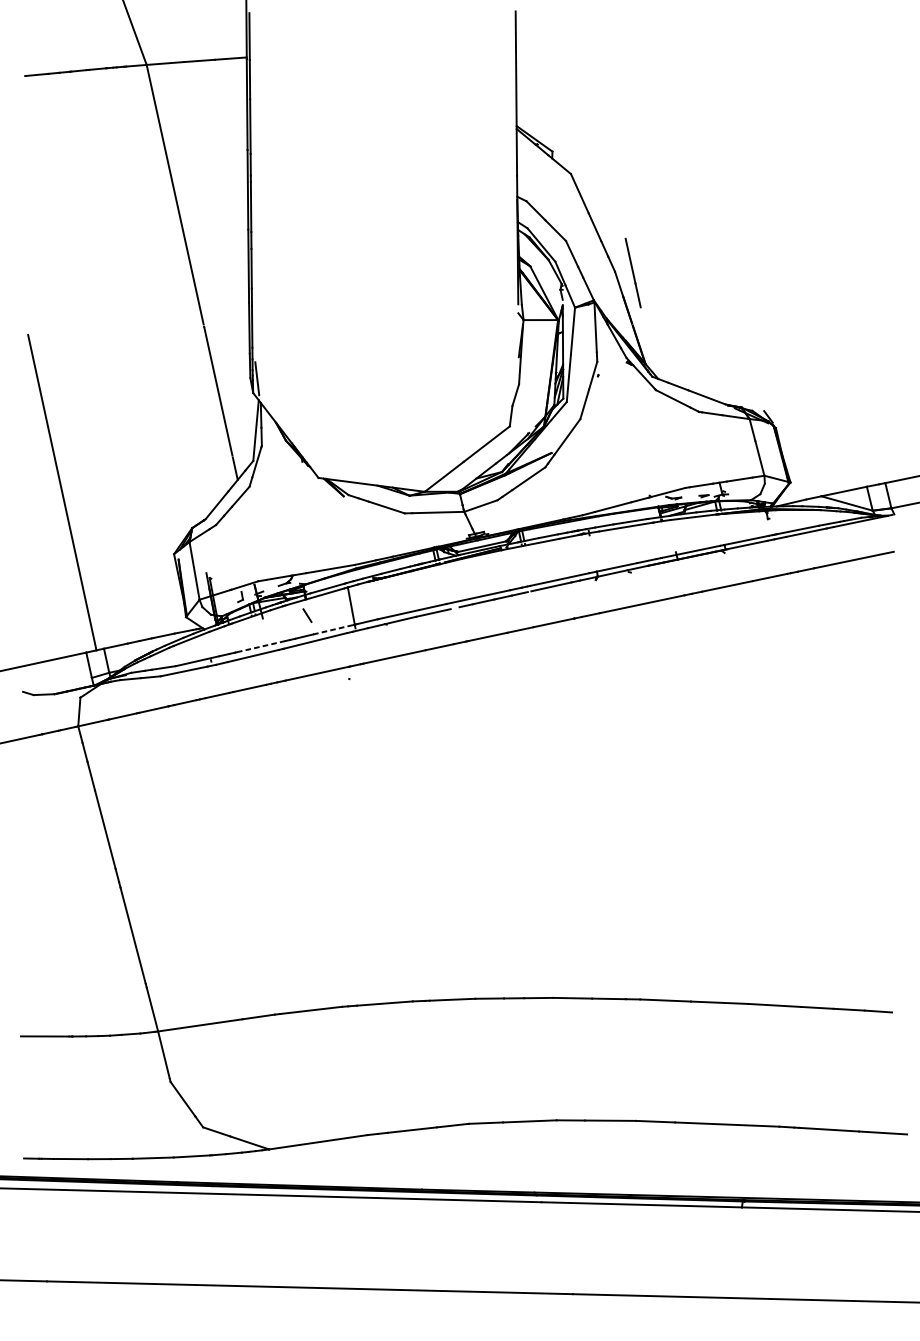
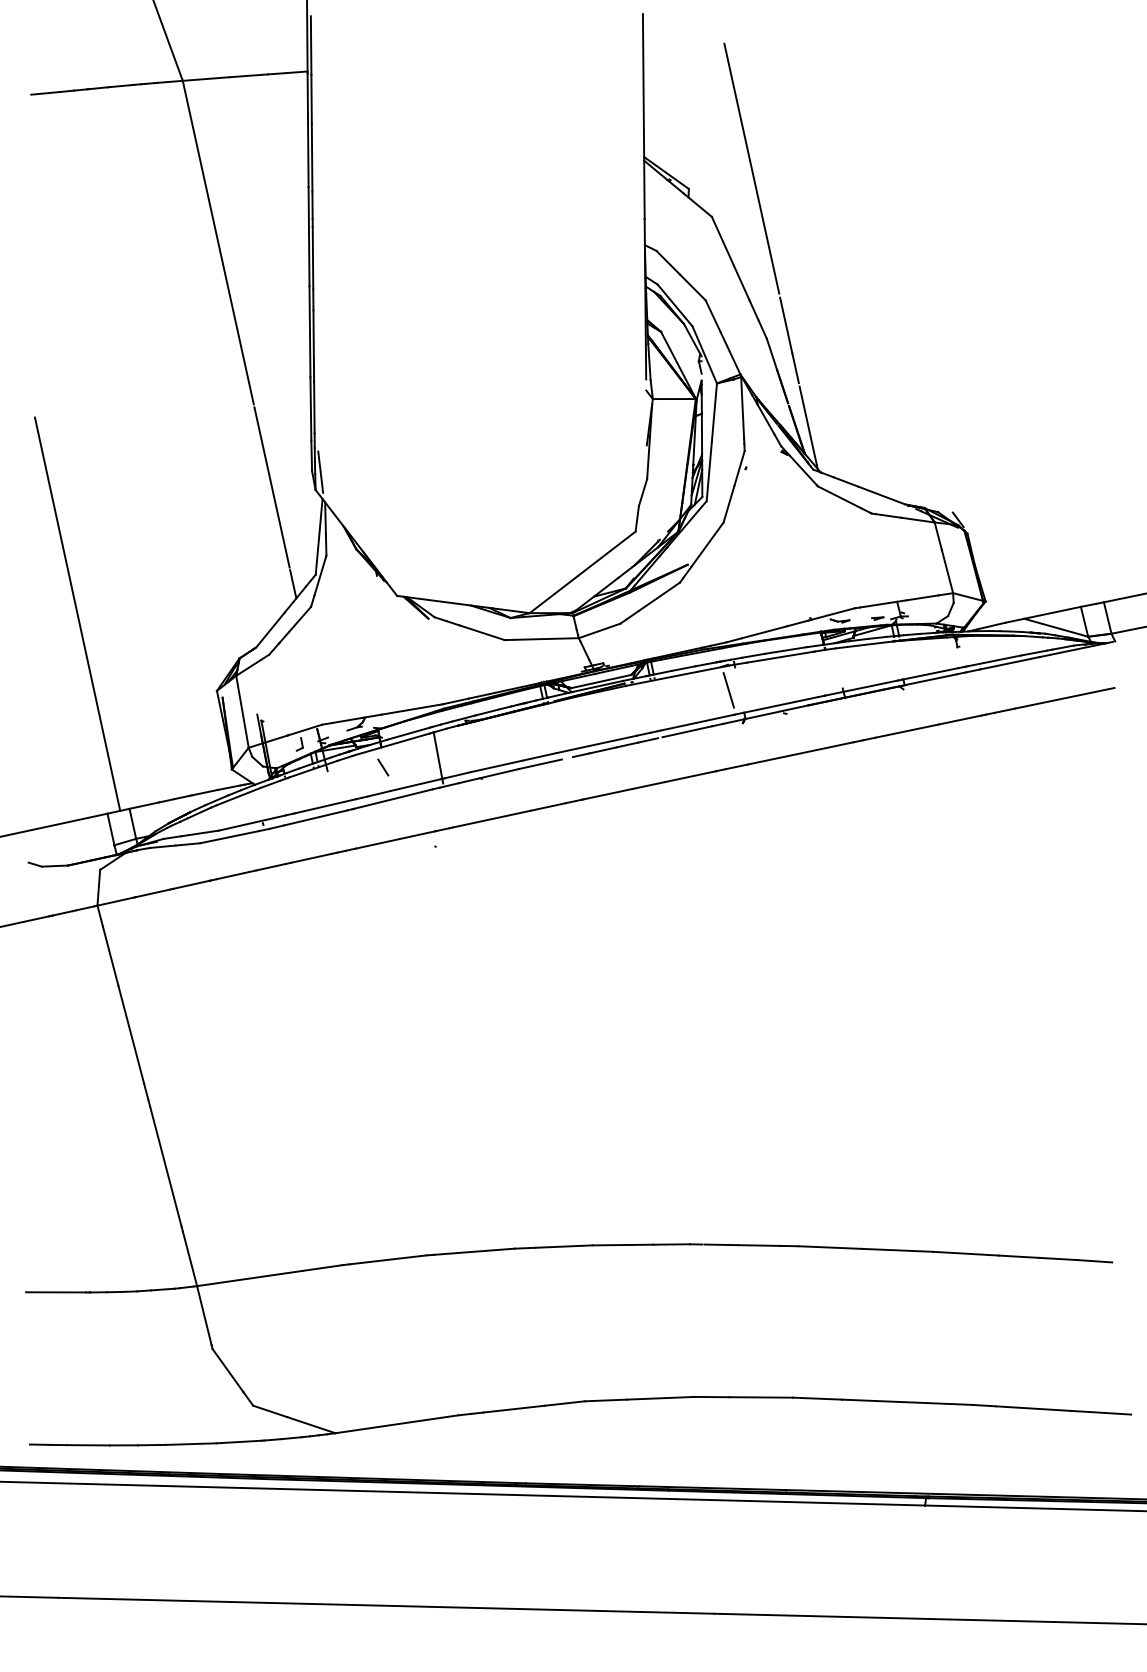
line: (602, 135) -> (751, 168), added
line: (648, 342) -> (808, 427), added
line: (584, 553) -> (728, 690), added
line: (334, 630) -> (416, 785), dashed -> solid
line: (261, 646) -> (326, 806), dashed -> solid

